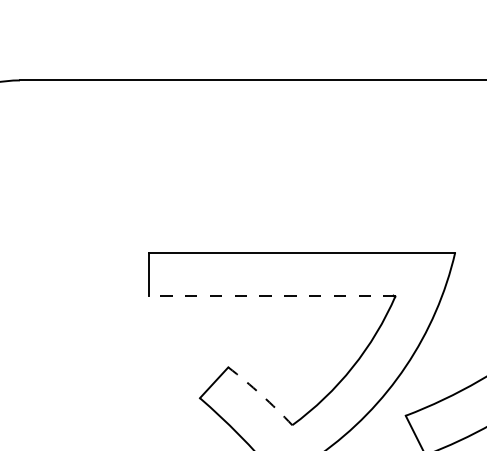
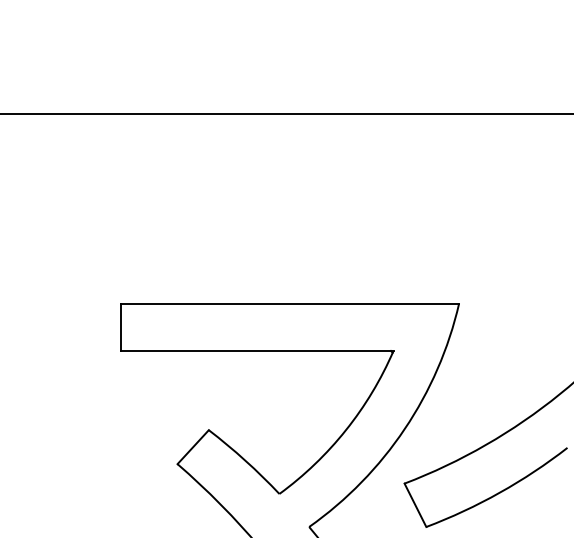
line: (271, 296) -> (256, 351), dashed -> solid
arc: (261, 394) -> (245, 460), dashed -> solid

